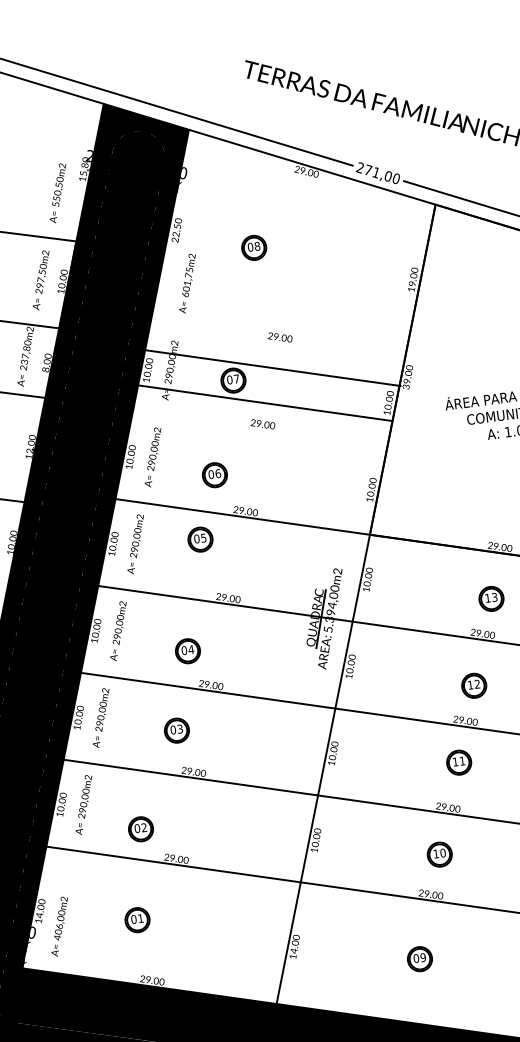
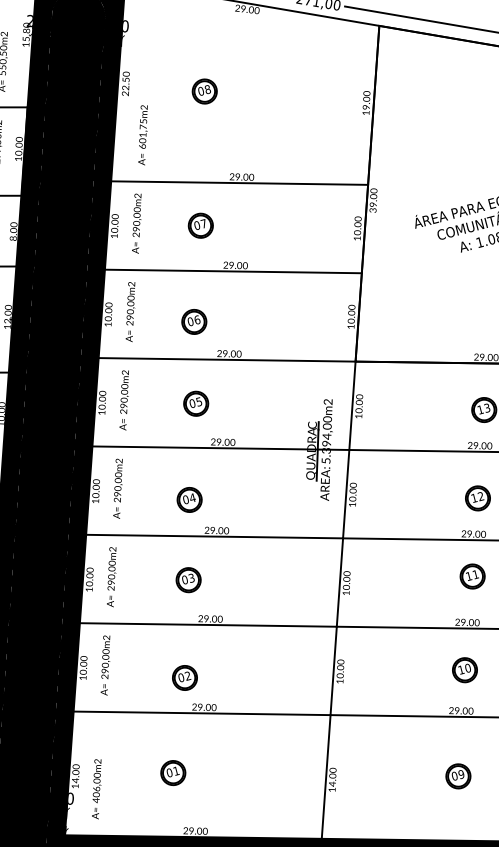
line: (273, 368) -> (239, 183), moved
line: (263, 402) -> (232, 271), moved
part: (200, 539) -> (196, 403), moved
part: (140, 829) -> (184, 678), moved

